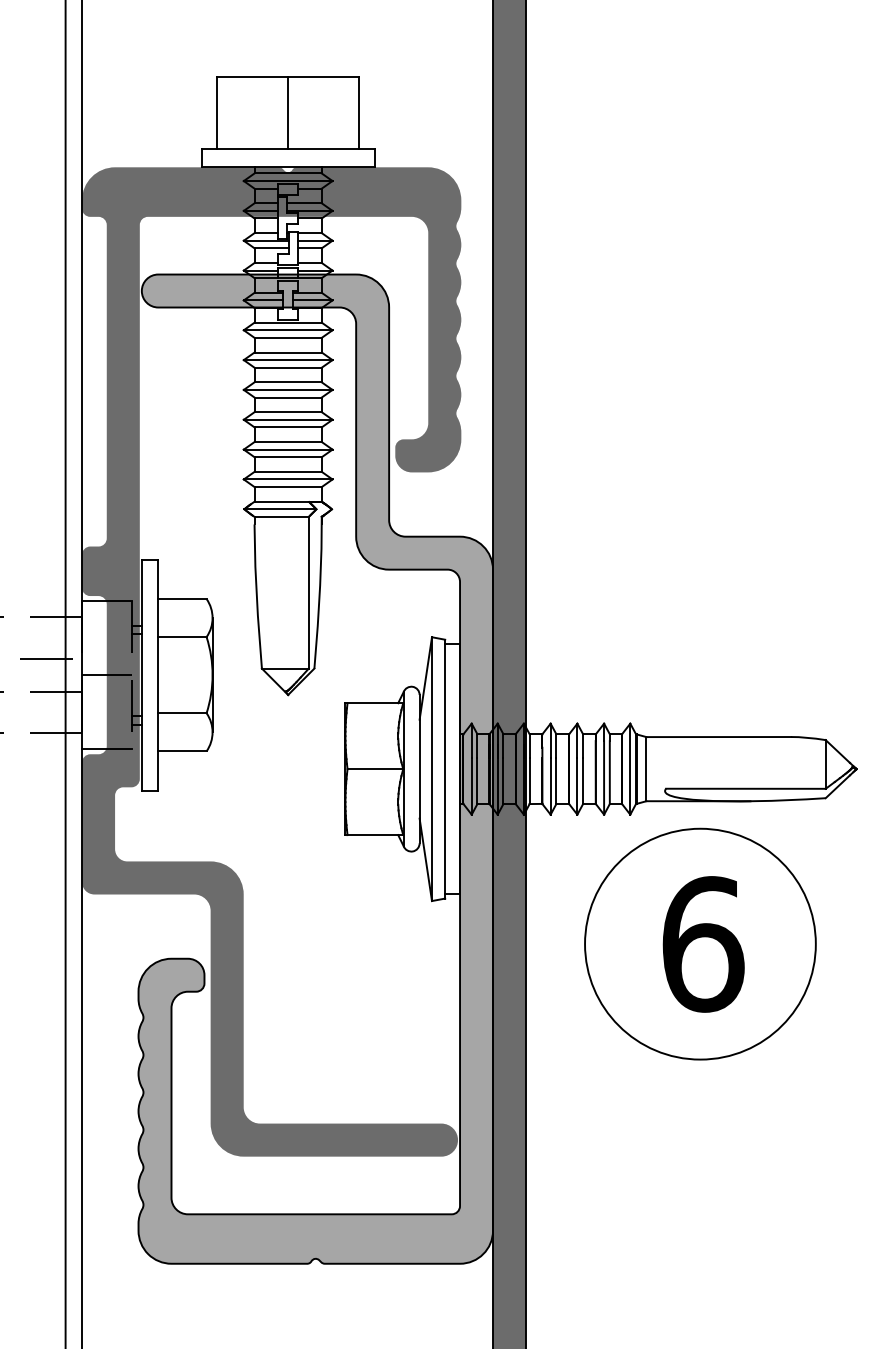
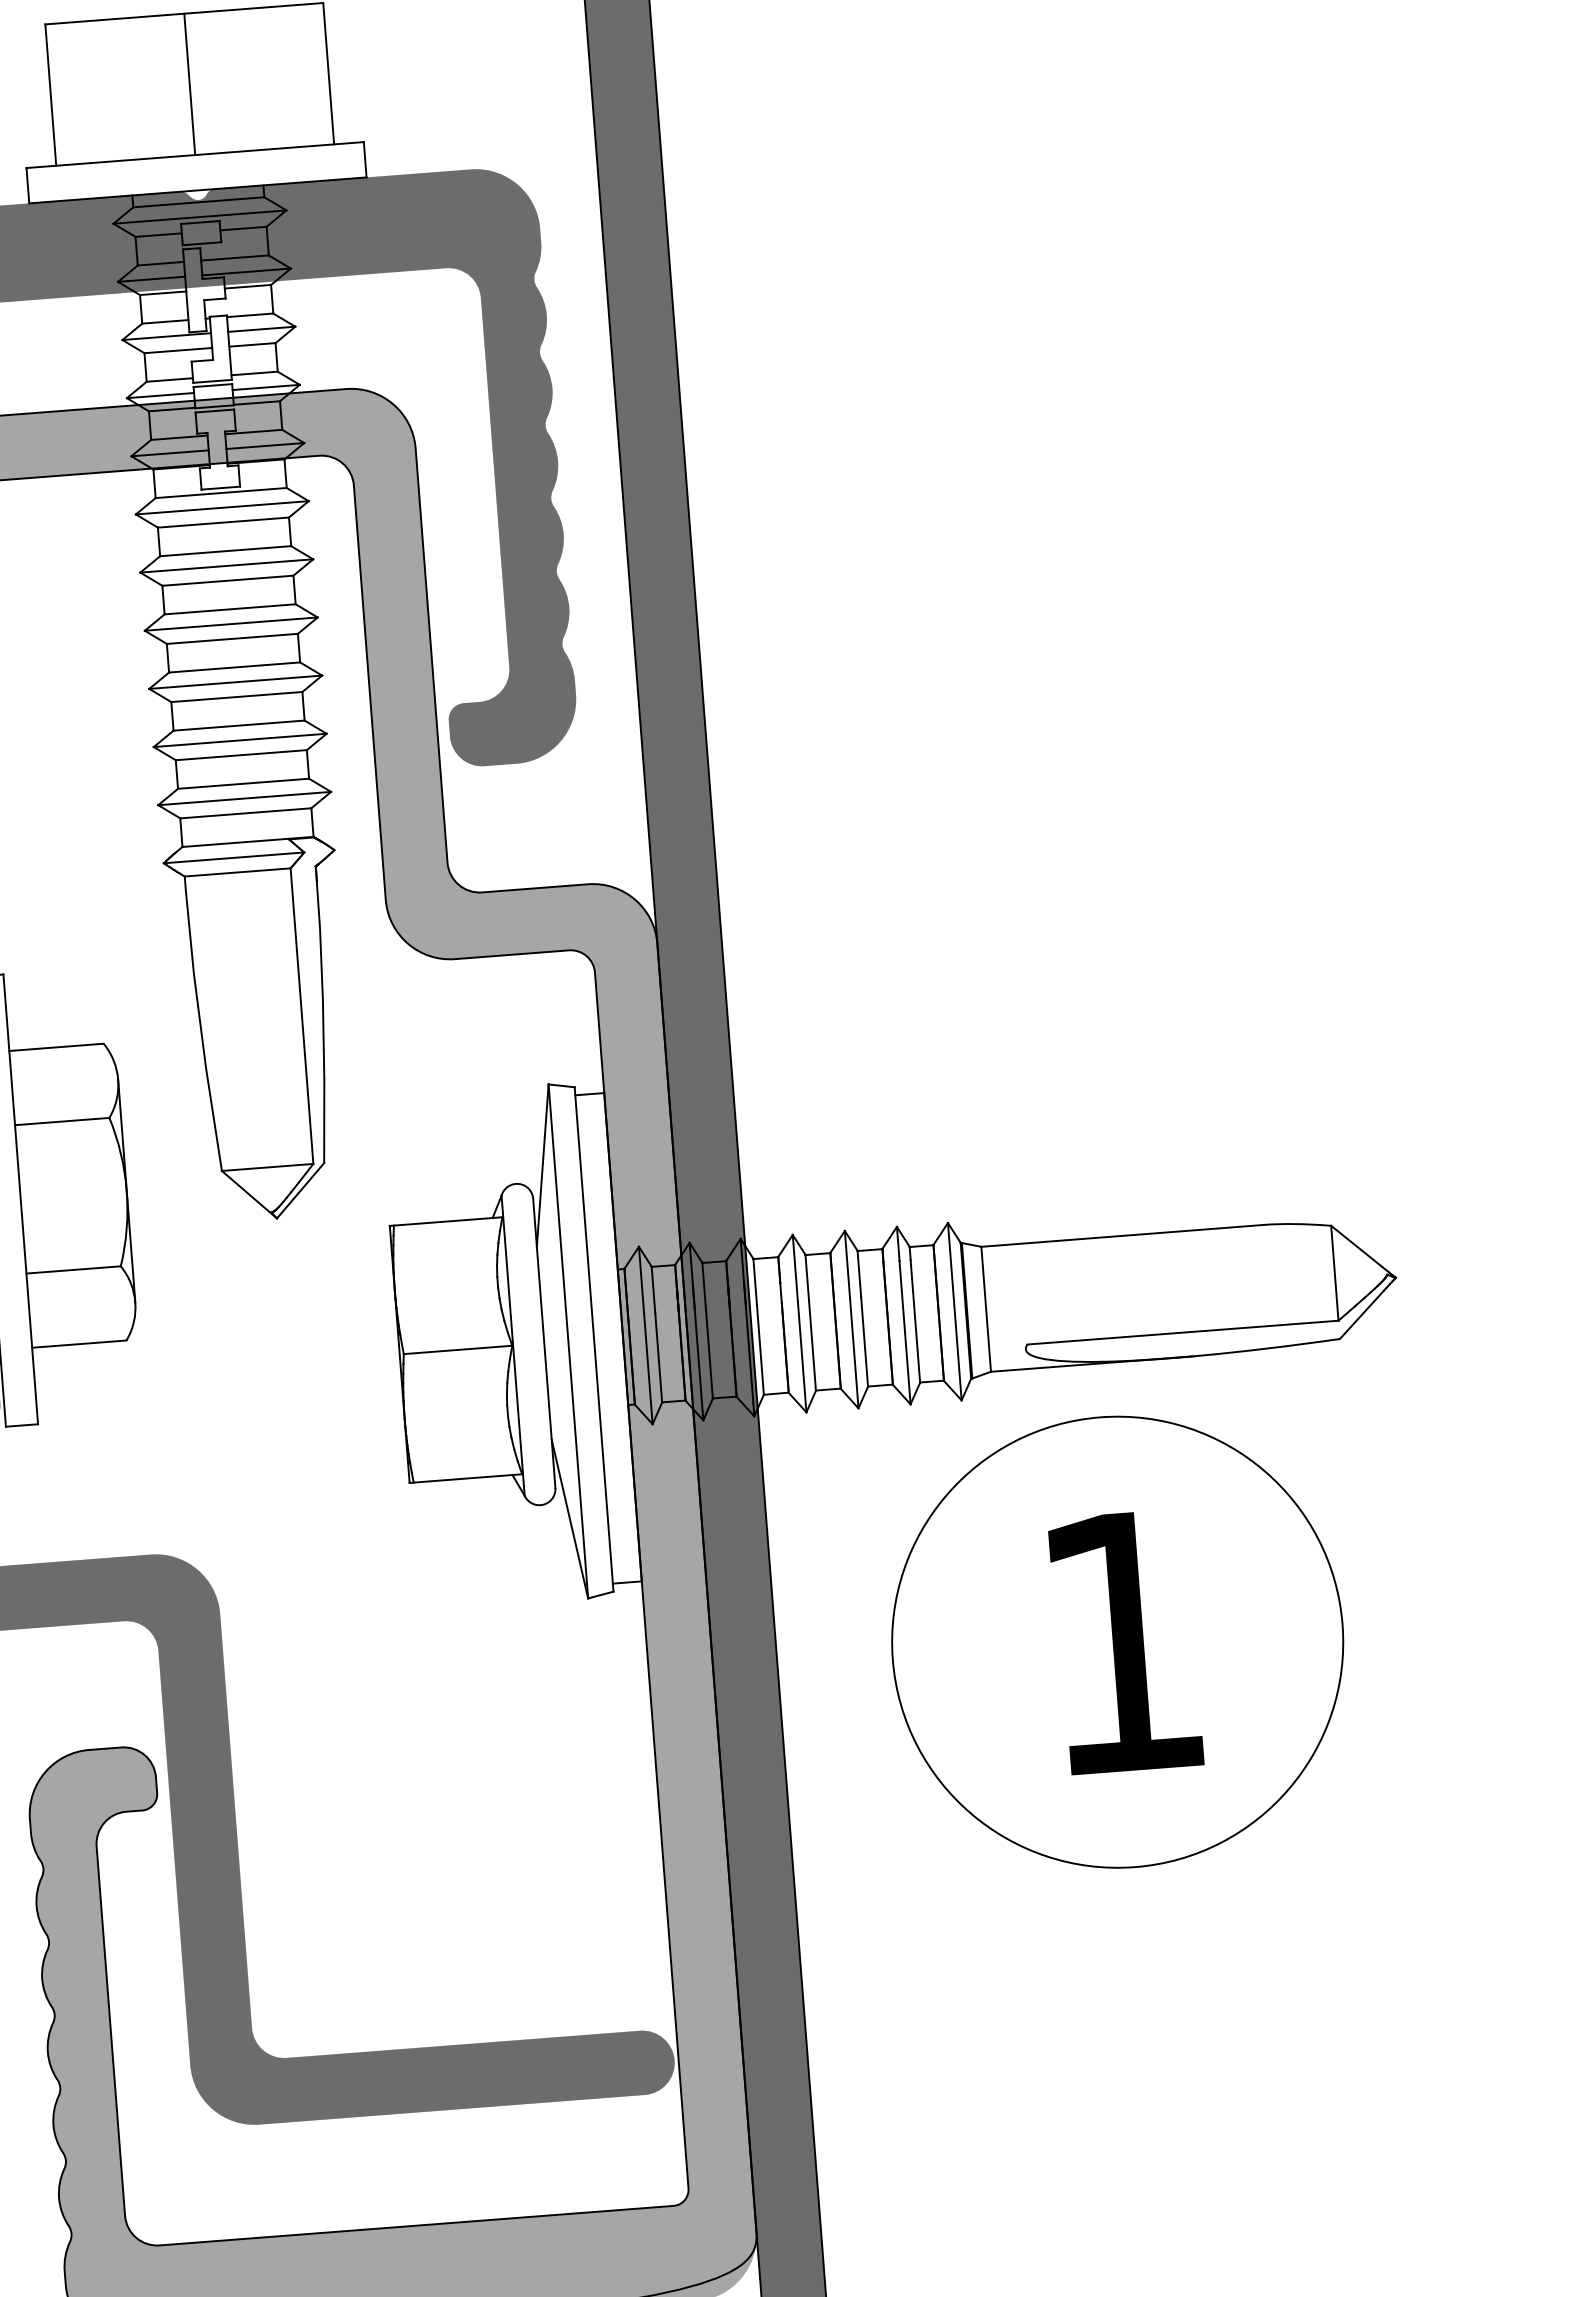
text: (703, 944) -> (1123, 1642), 6 -> 1

